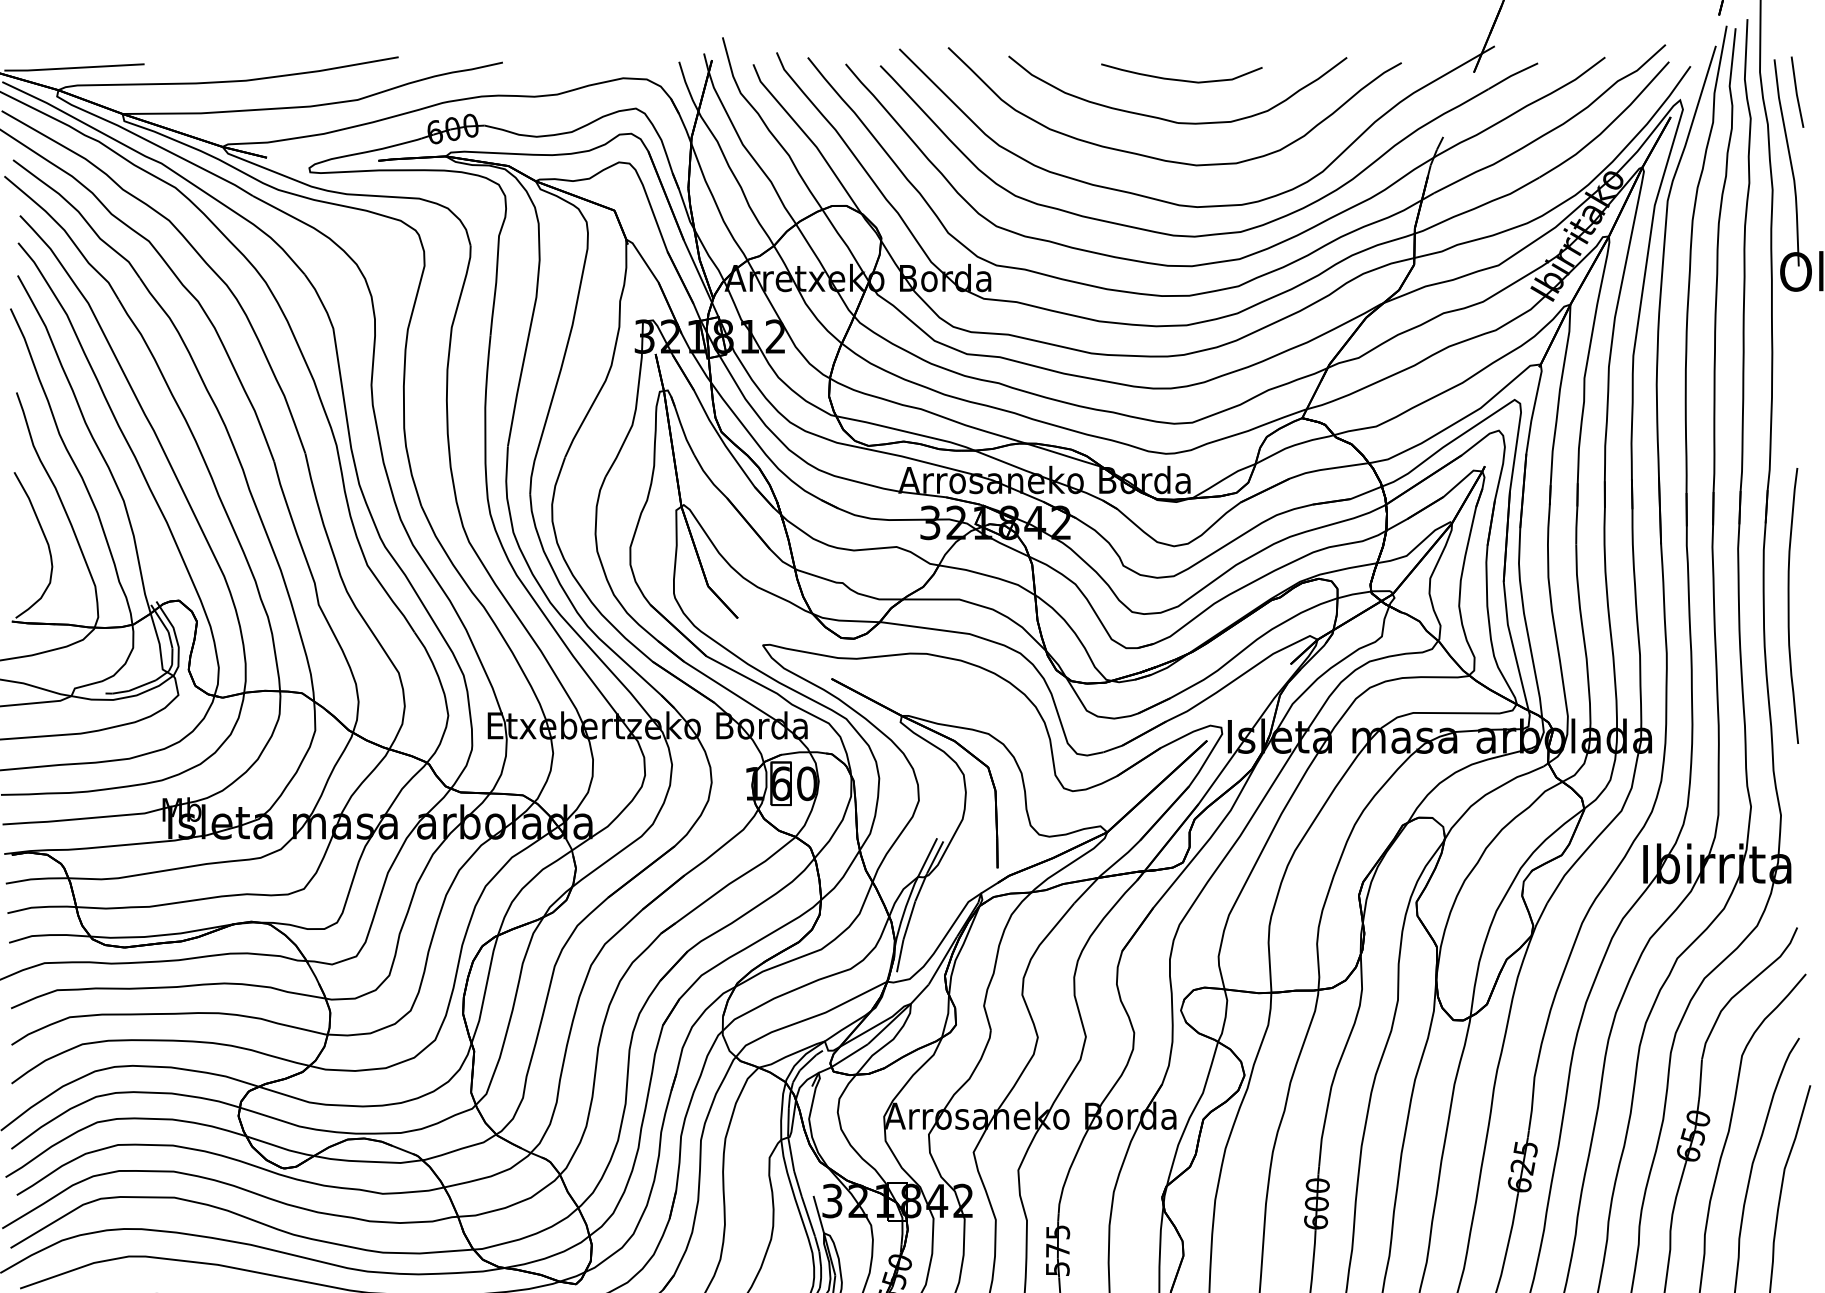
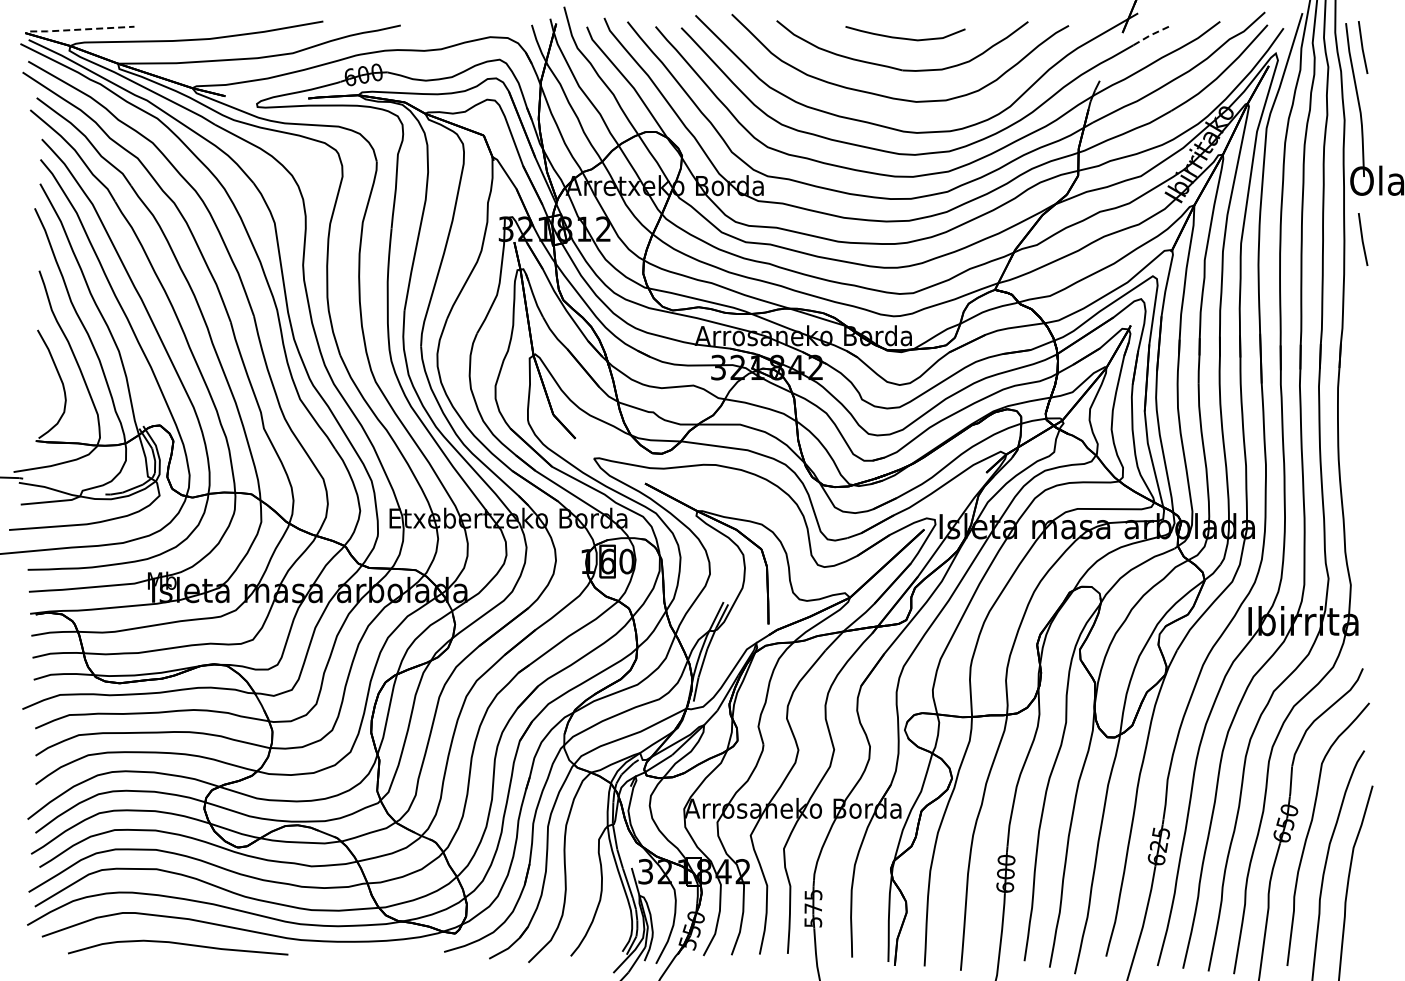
line: (74, 67) -> (82, 29), solid -> dashed
line: (1512, 76) -> (1151, 35), solid -> dashed
line: (1798, 350) -> (1363, 239), added
curve: (1789, 604) -> (1357, 428), removed

